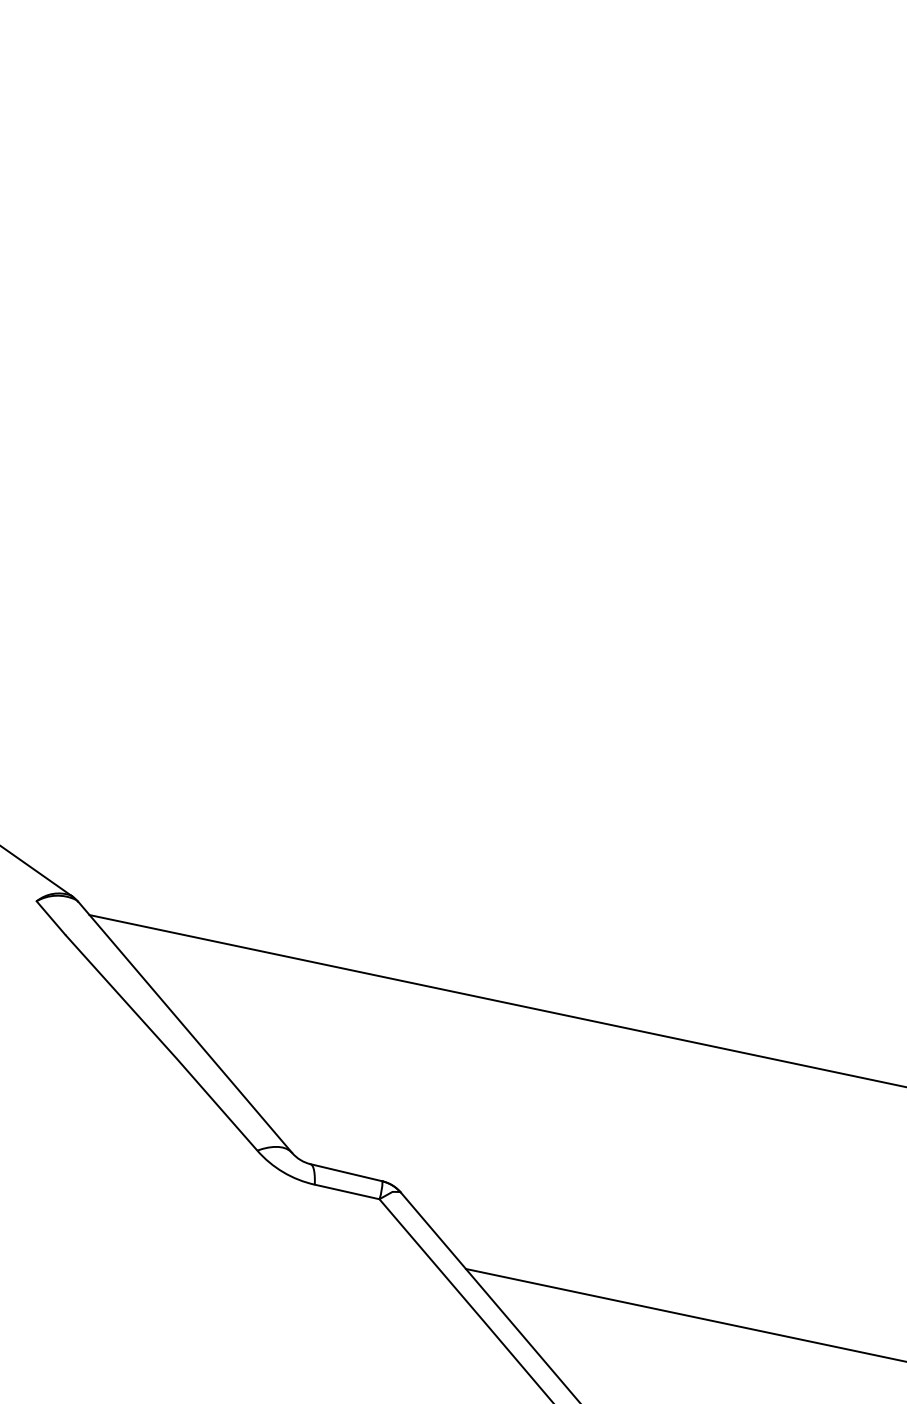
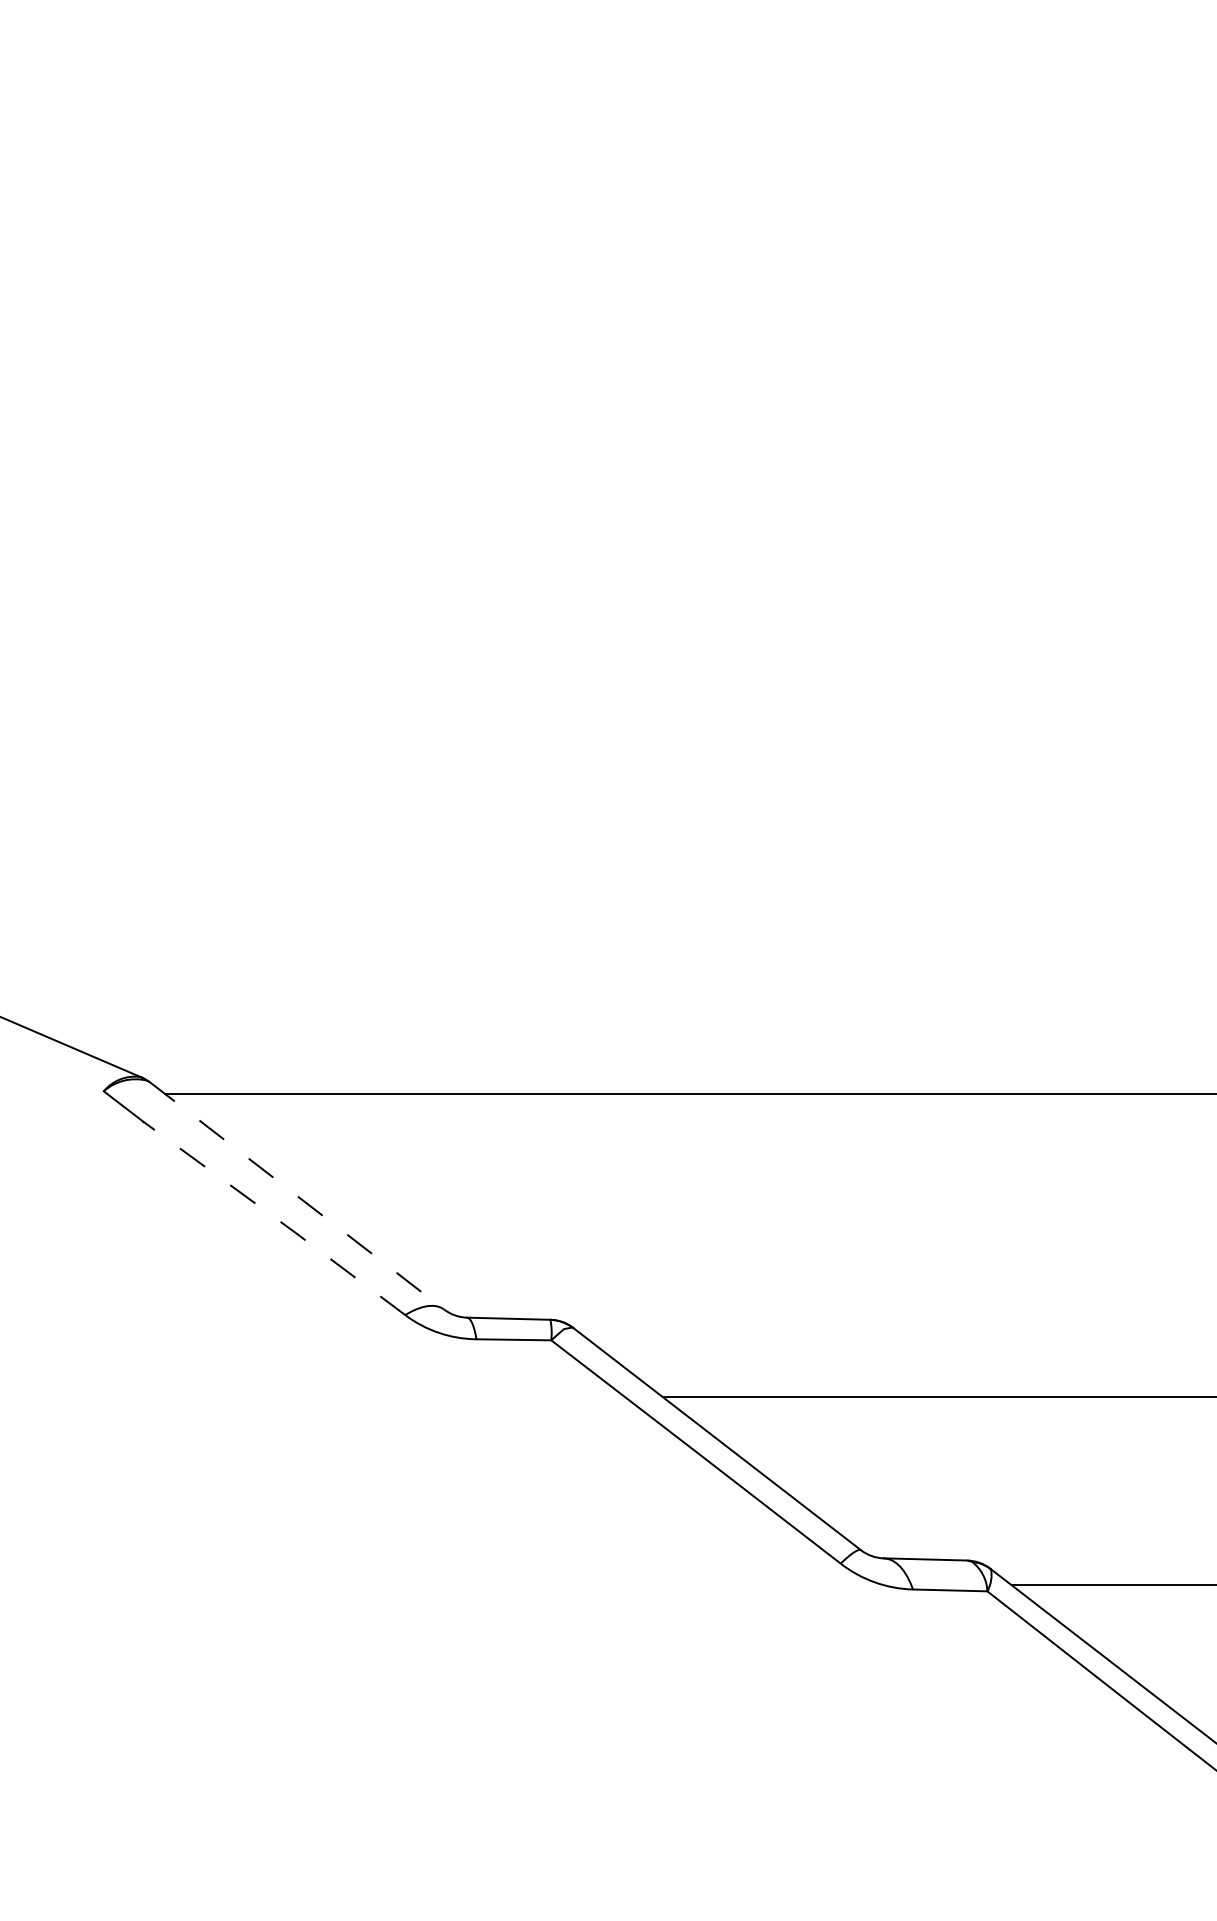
line: (185, 1027) -> (297, 1196), solid -> dashed
line: (162, 1042) -> (275, 1217), solid -> dashed

